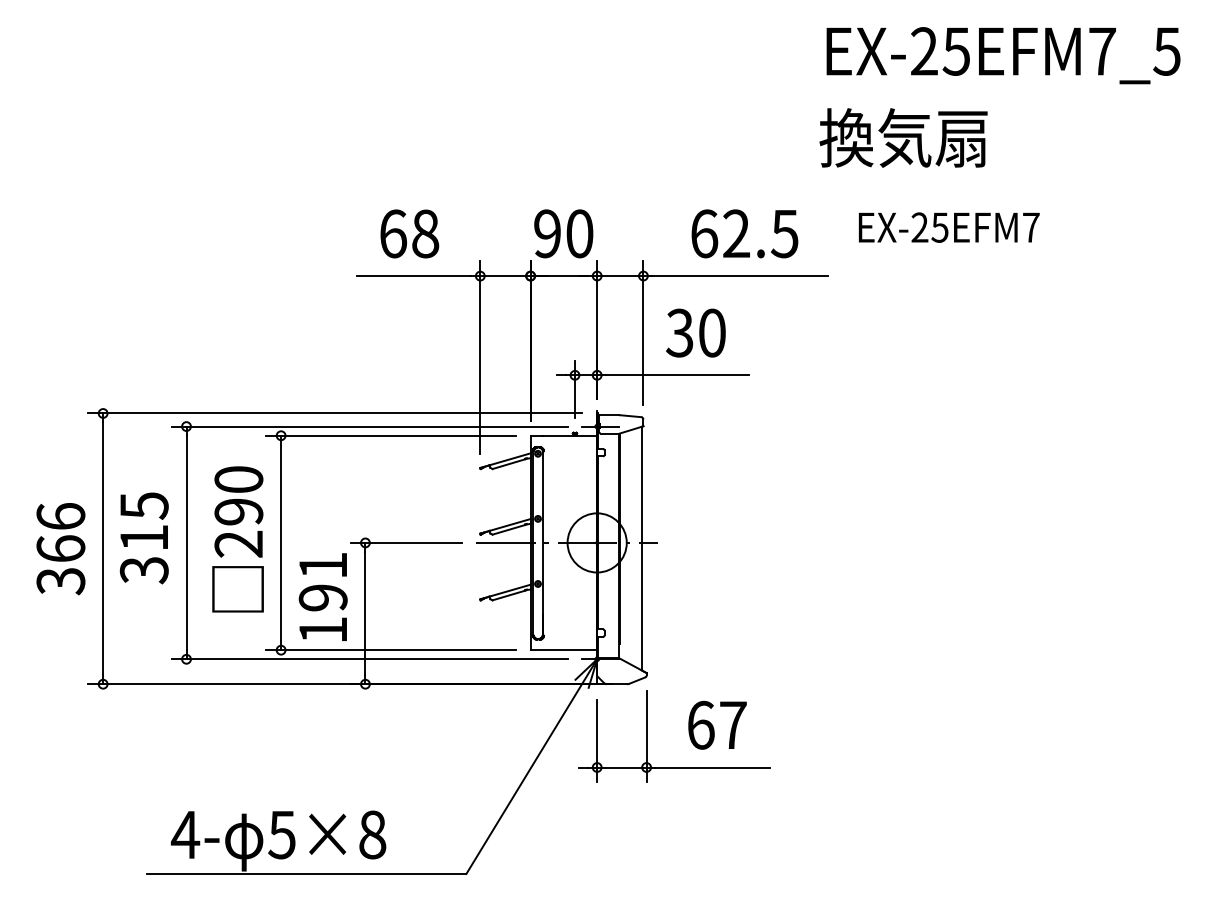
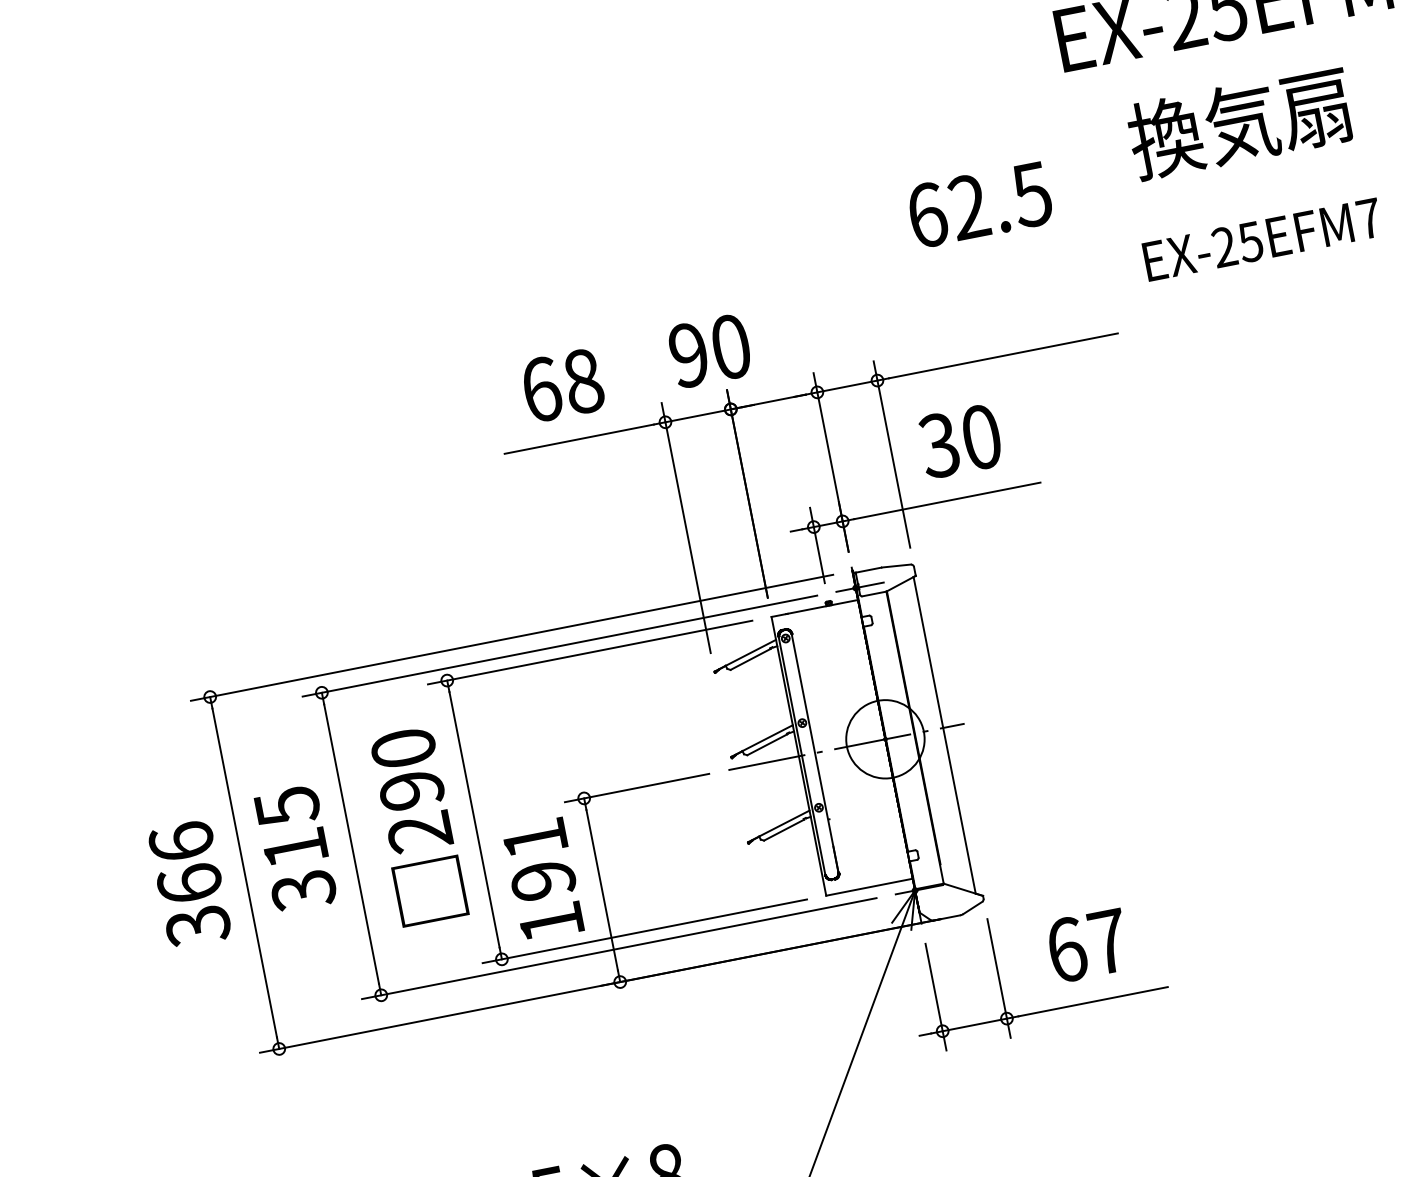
text: (903, 137) -> (1240, 122), moved
text: (563, 233) -> (709, 350), moved
text: (744, 233) -> (979, 204), moved

